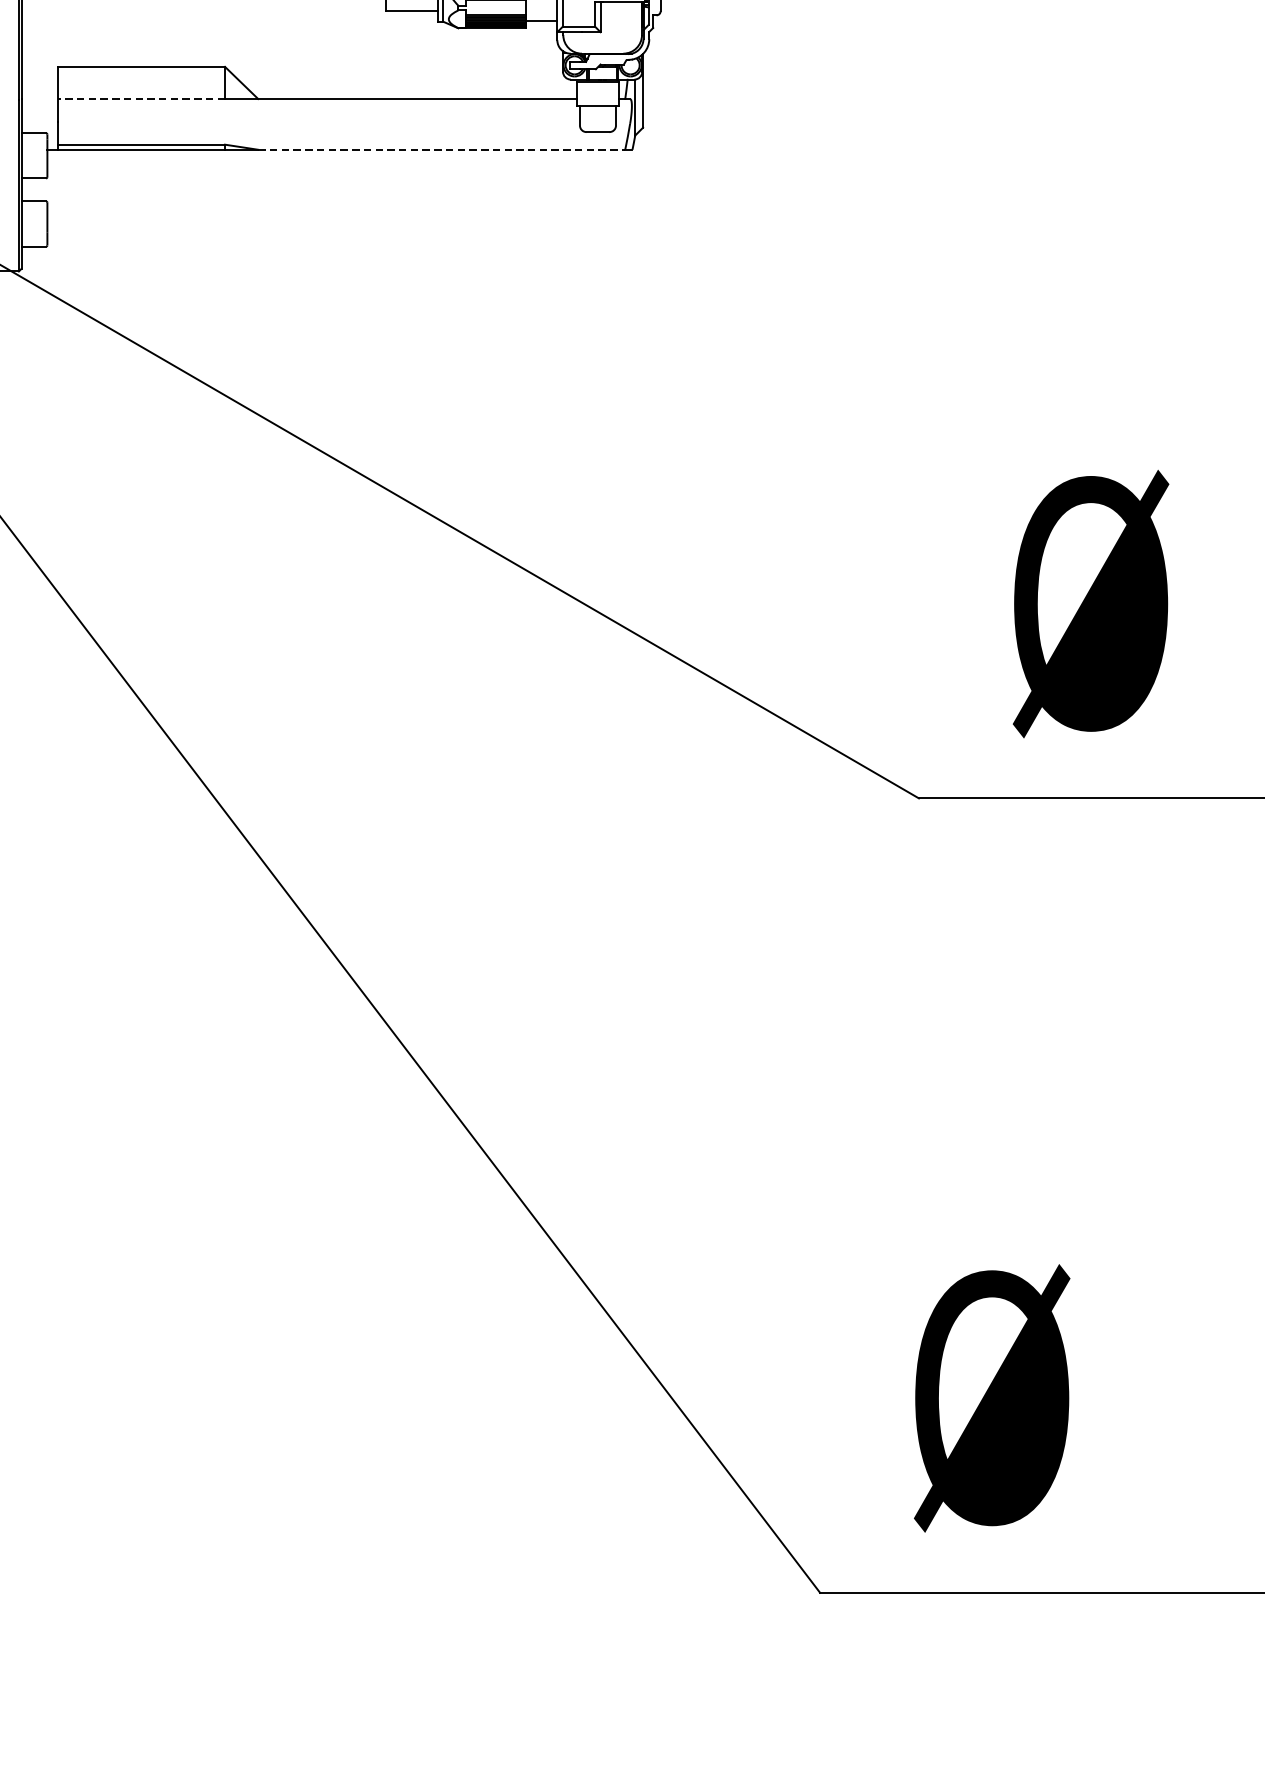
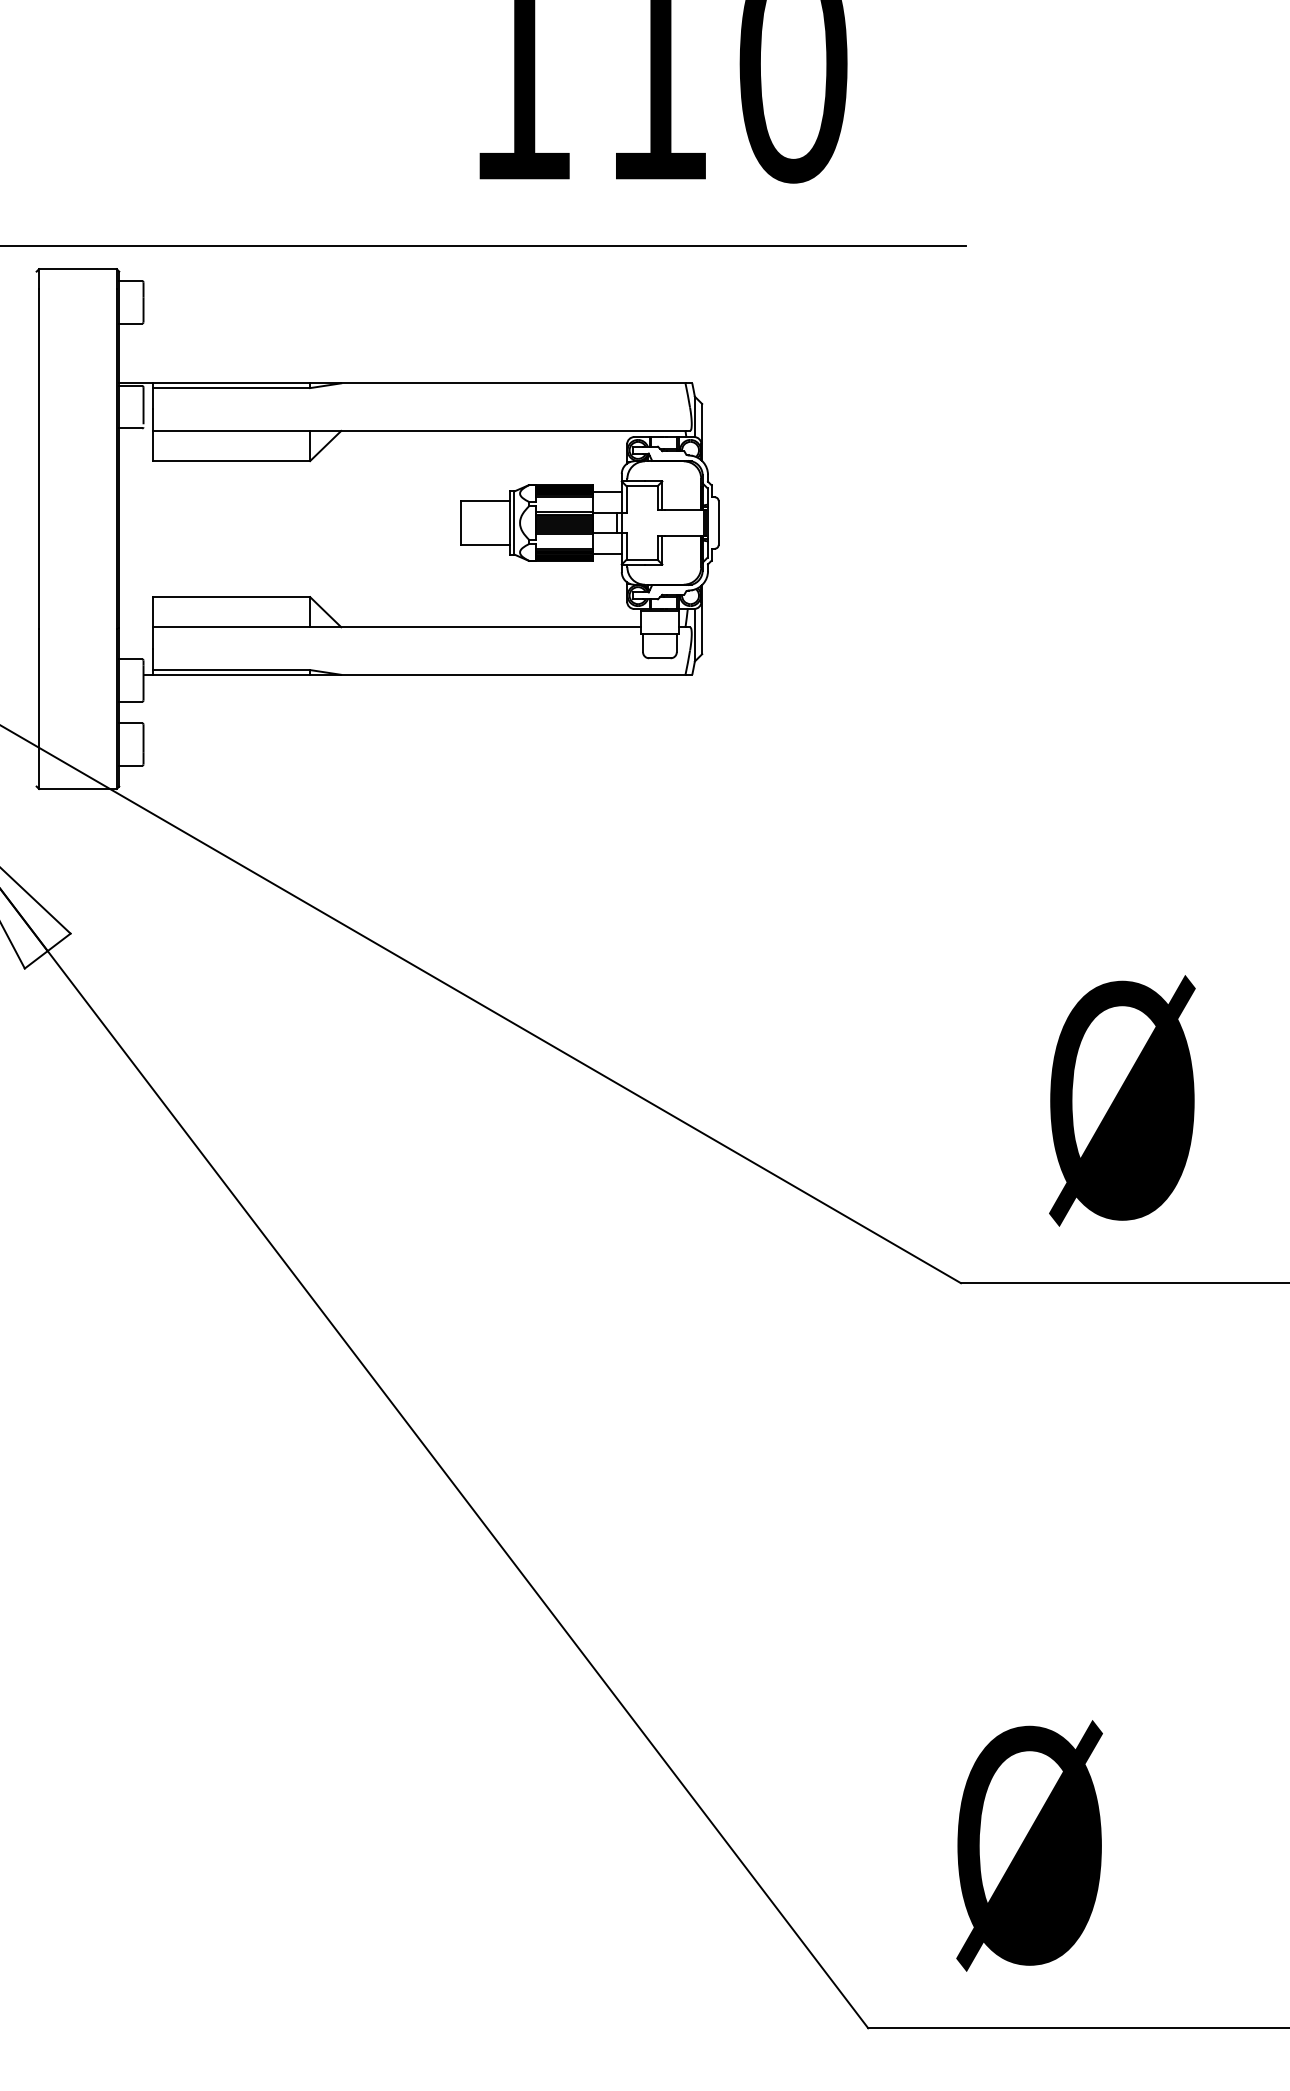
line: (141, 99) -> (231, 627), dashed -> solid
line: (441, 149) -> (513, 674), dashed -> solid

